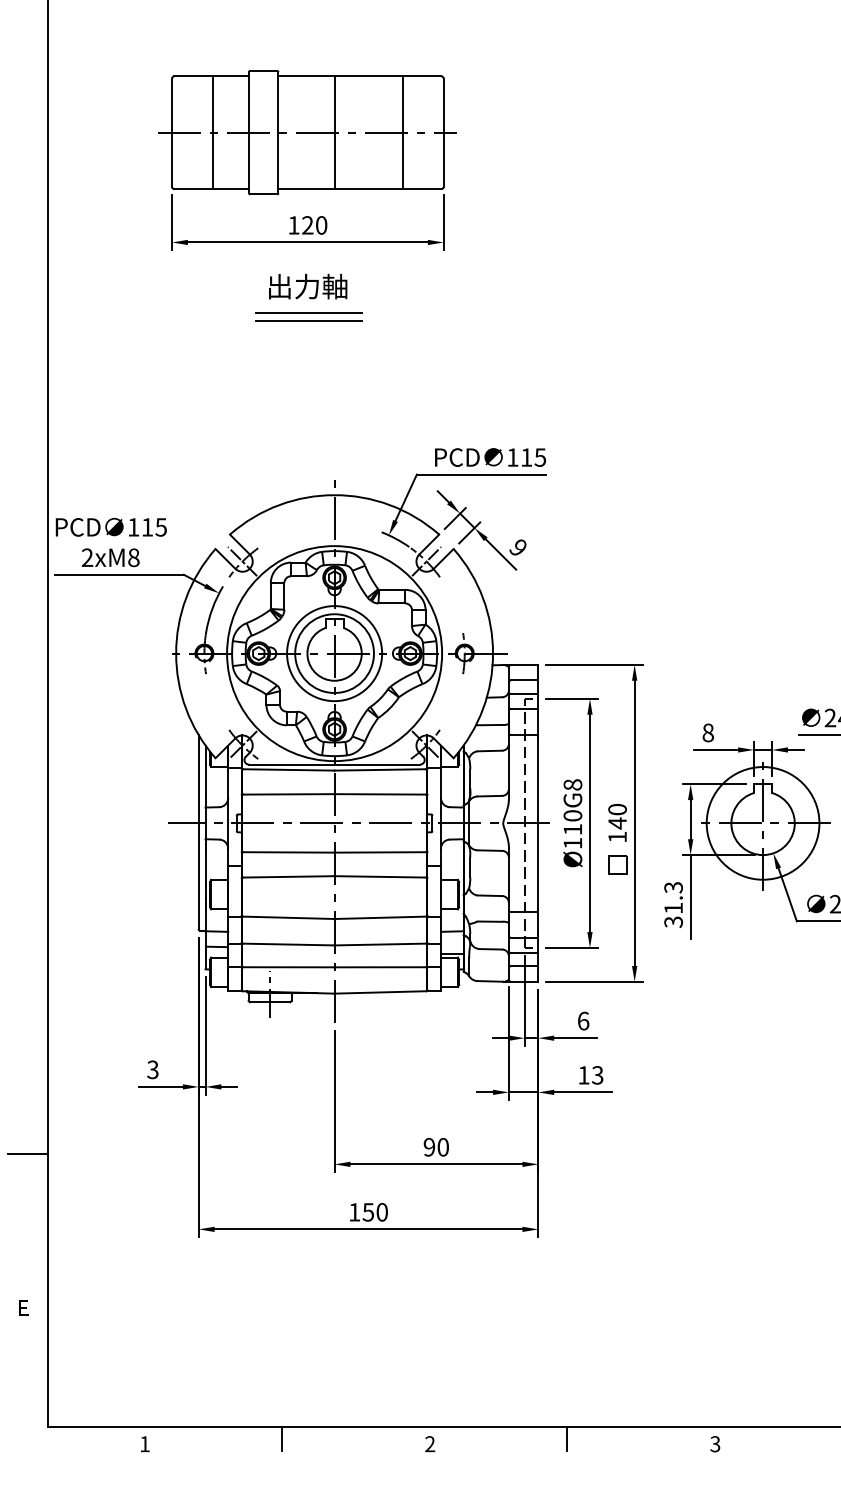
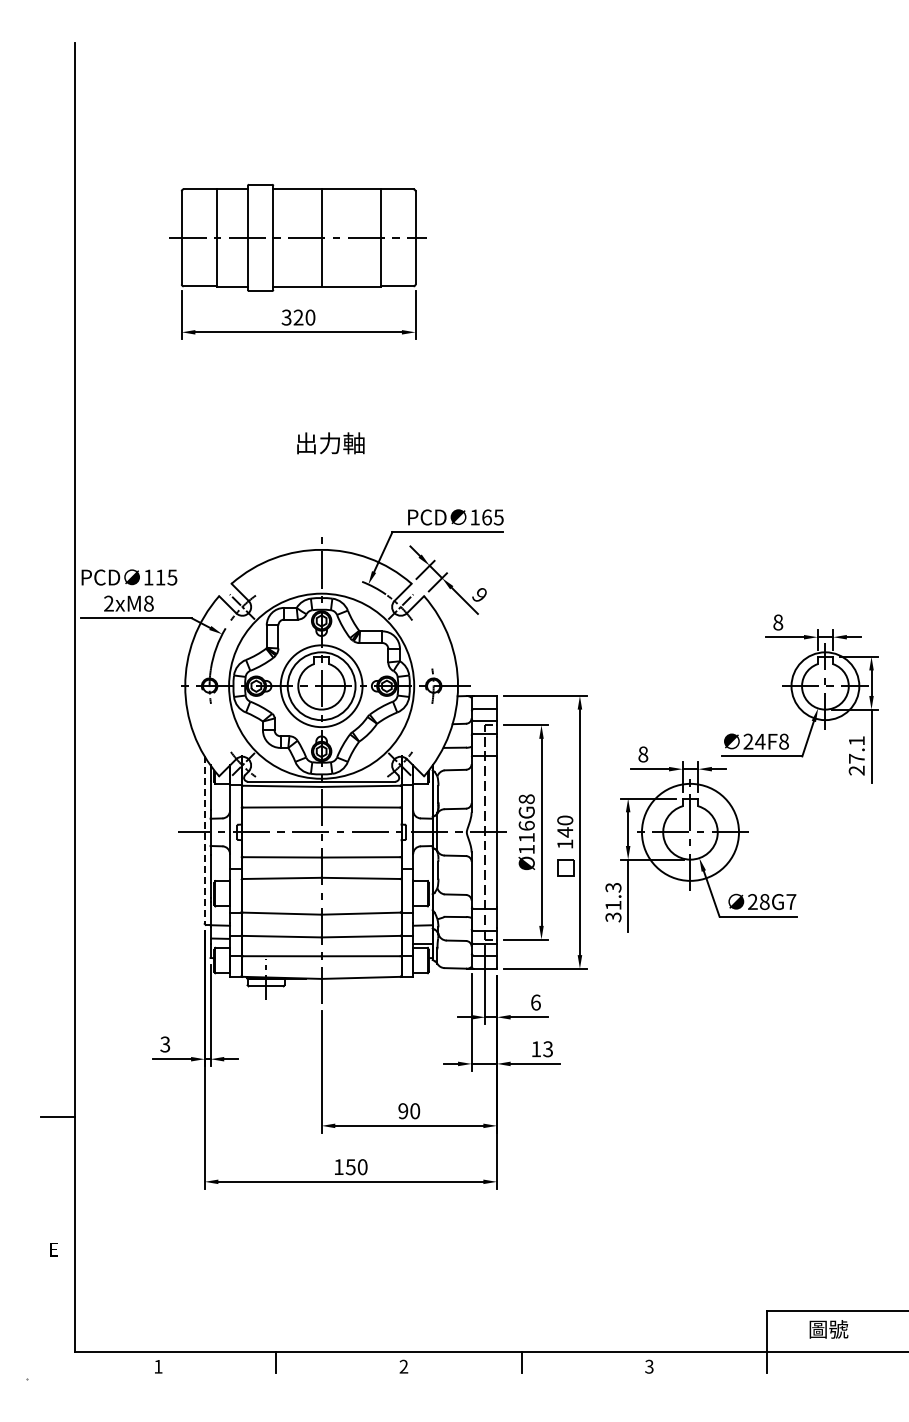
text: (293, 225) -> (286, 317), 120 -> 320
text: (307, 286) -> (330, 443), moved
line: (307, 313) -> (298, 393), removed
line: (307, 320) -> (298, 399), removed
text: (526, 457) -> (486, 517), 115 -> 165
text: (572, 815) -> (526, 825), Ø110G8 -> Ø116G8
line: (198, 832) -> (204, 840), solid -> dashed

